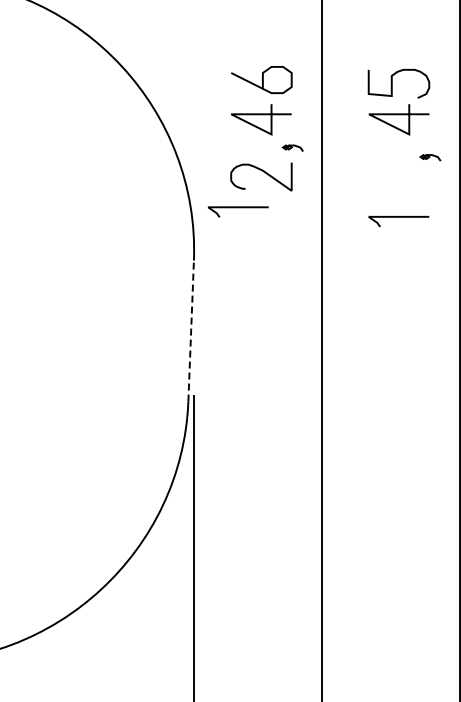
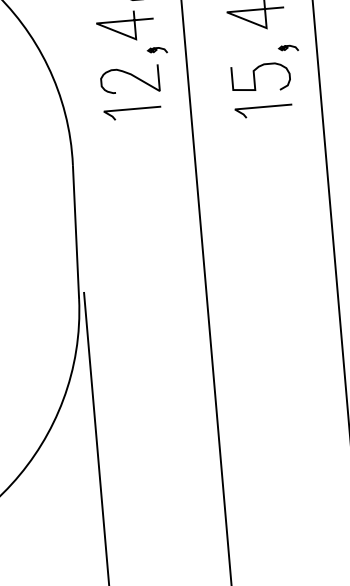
curve: (392, 185) -> (254, 77), added
line: (237, 208) -> (131, 110), moved
line: (191, 331) -> (76, 232), dashed -> solid

